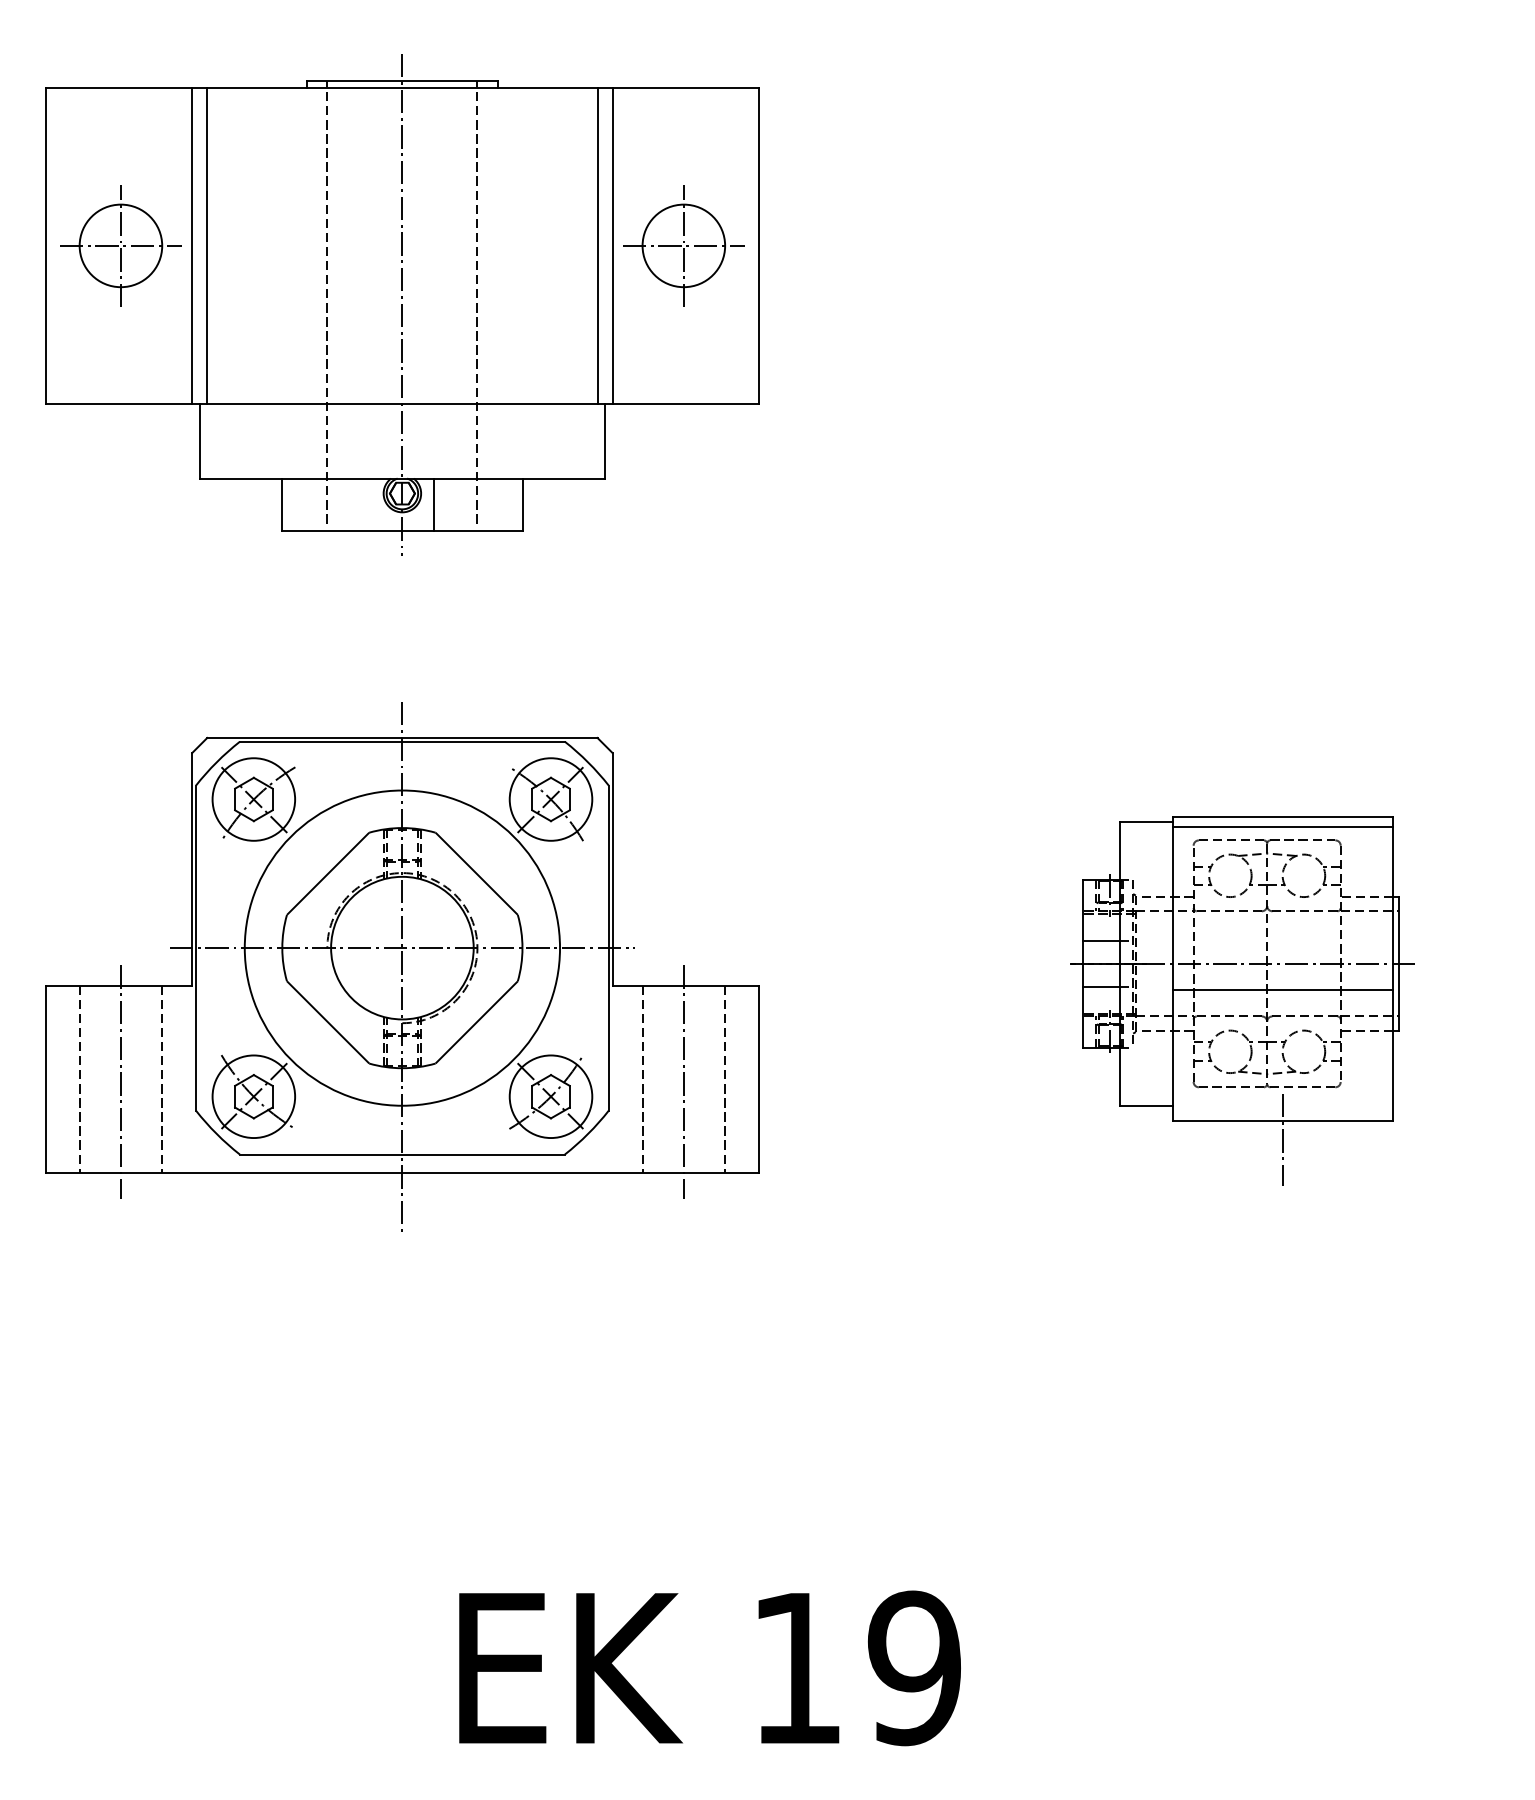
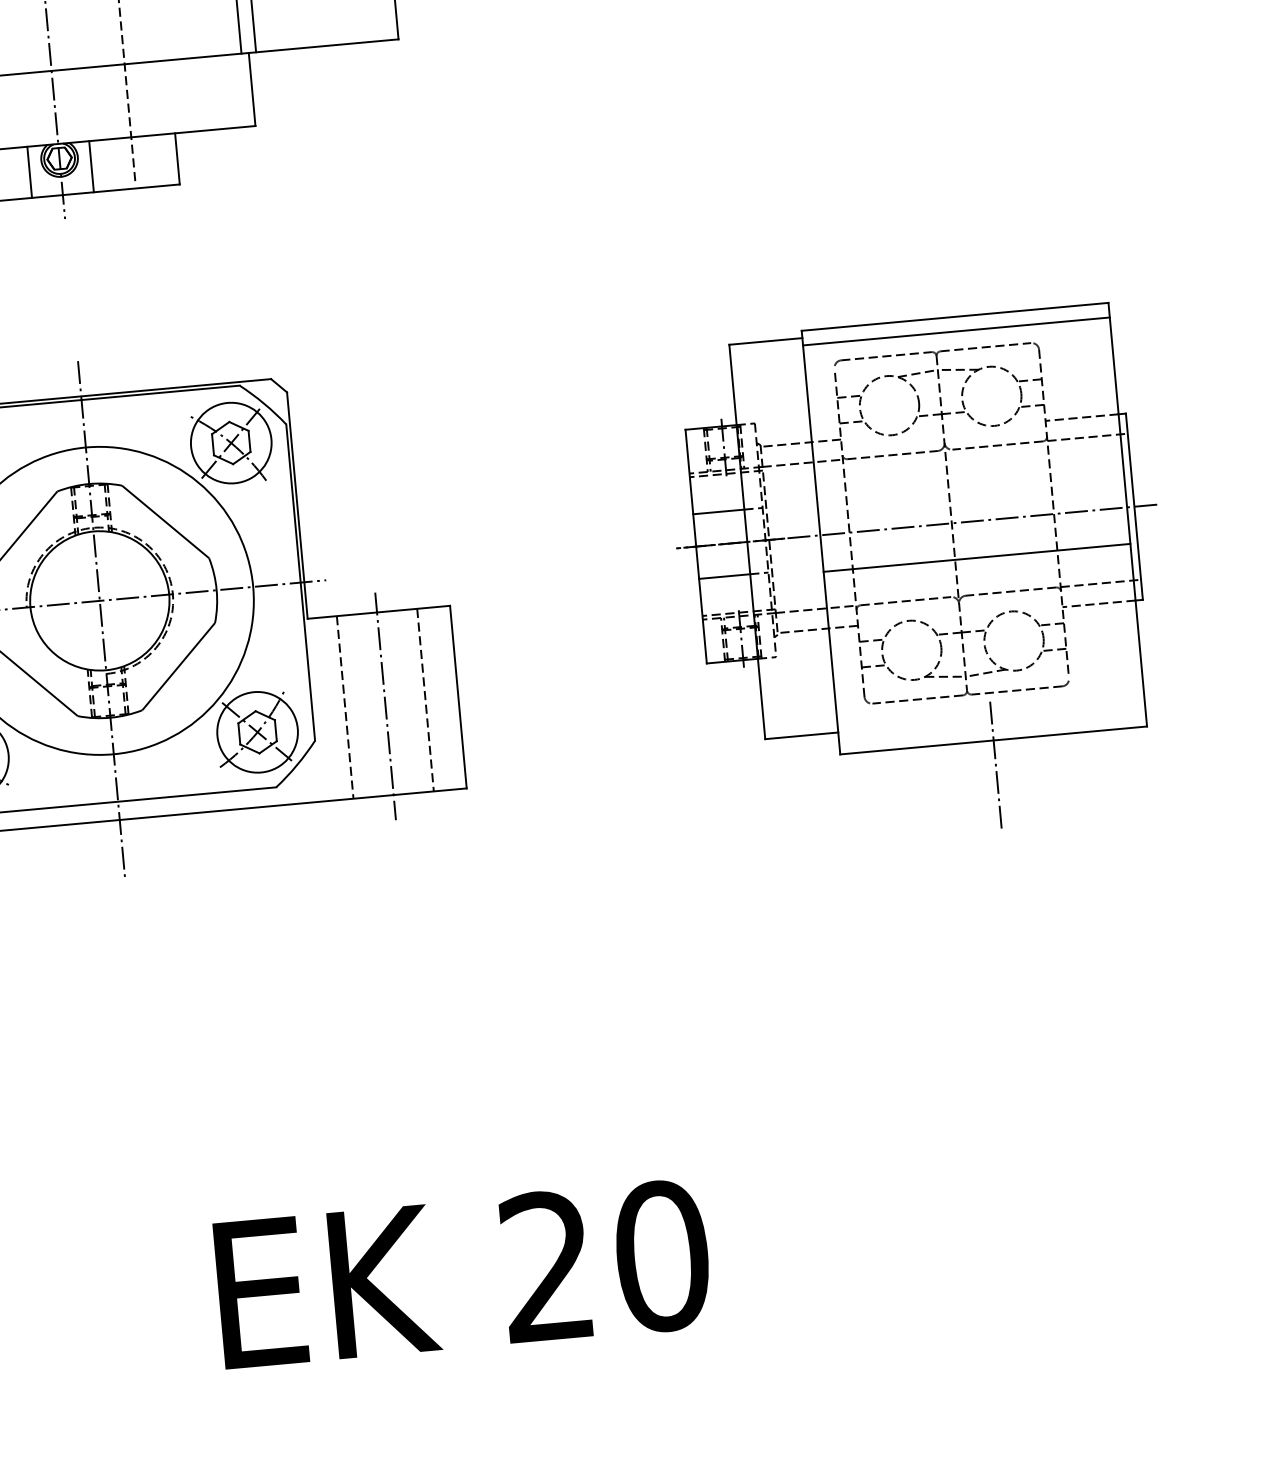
line: (370, 504) -> (29, 172), added
part: (1241, 1000) -> (920, 577), size x1.43
text: (856, 1668) -> (605, 1261), 19 -> 20

